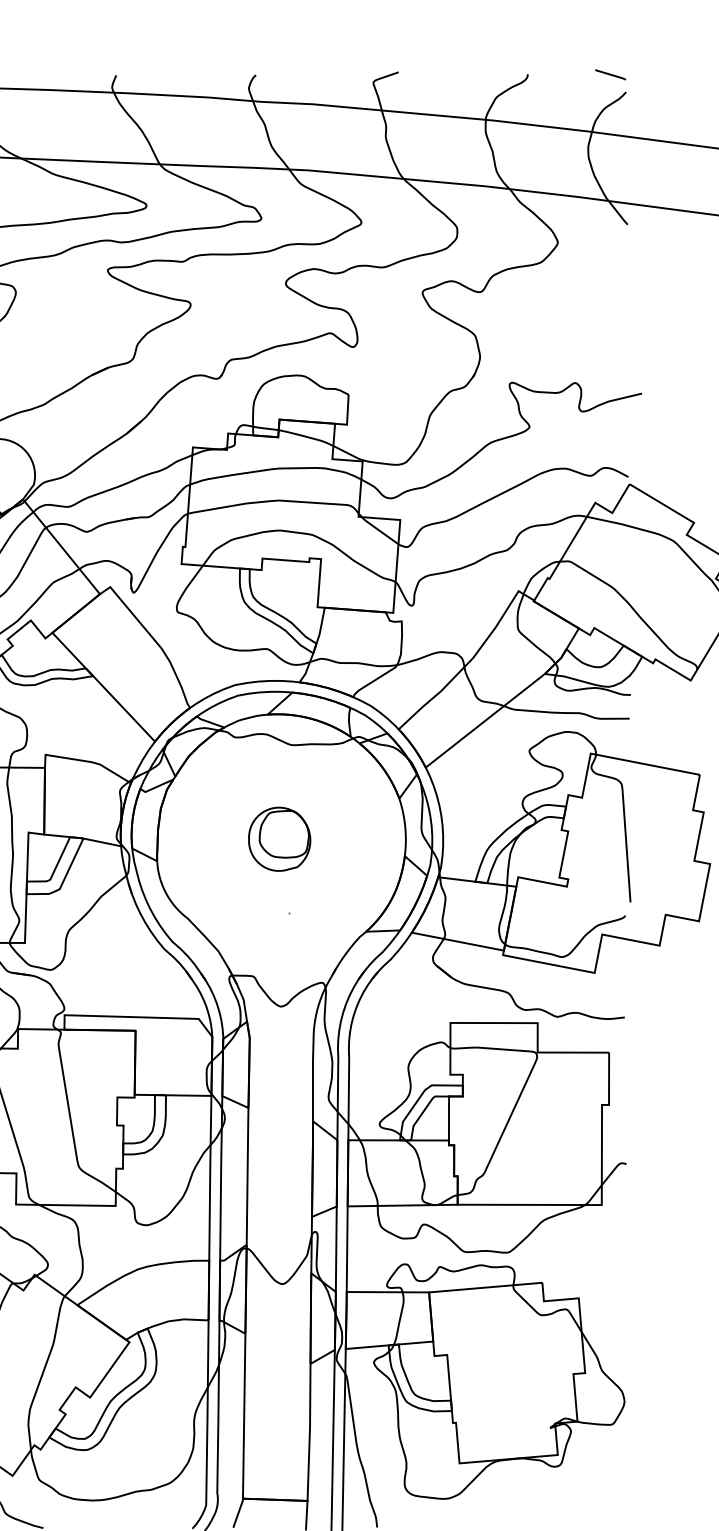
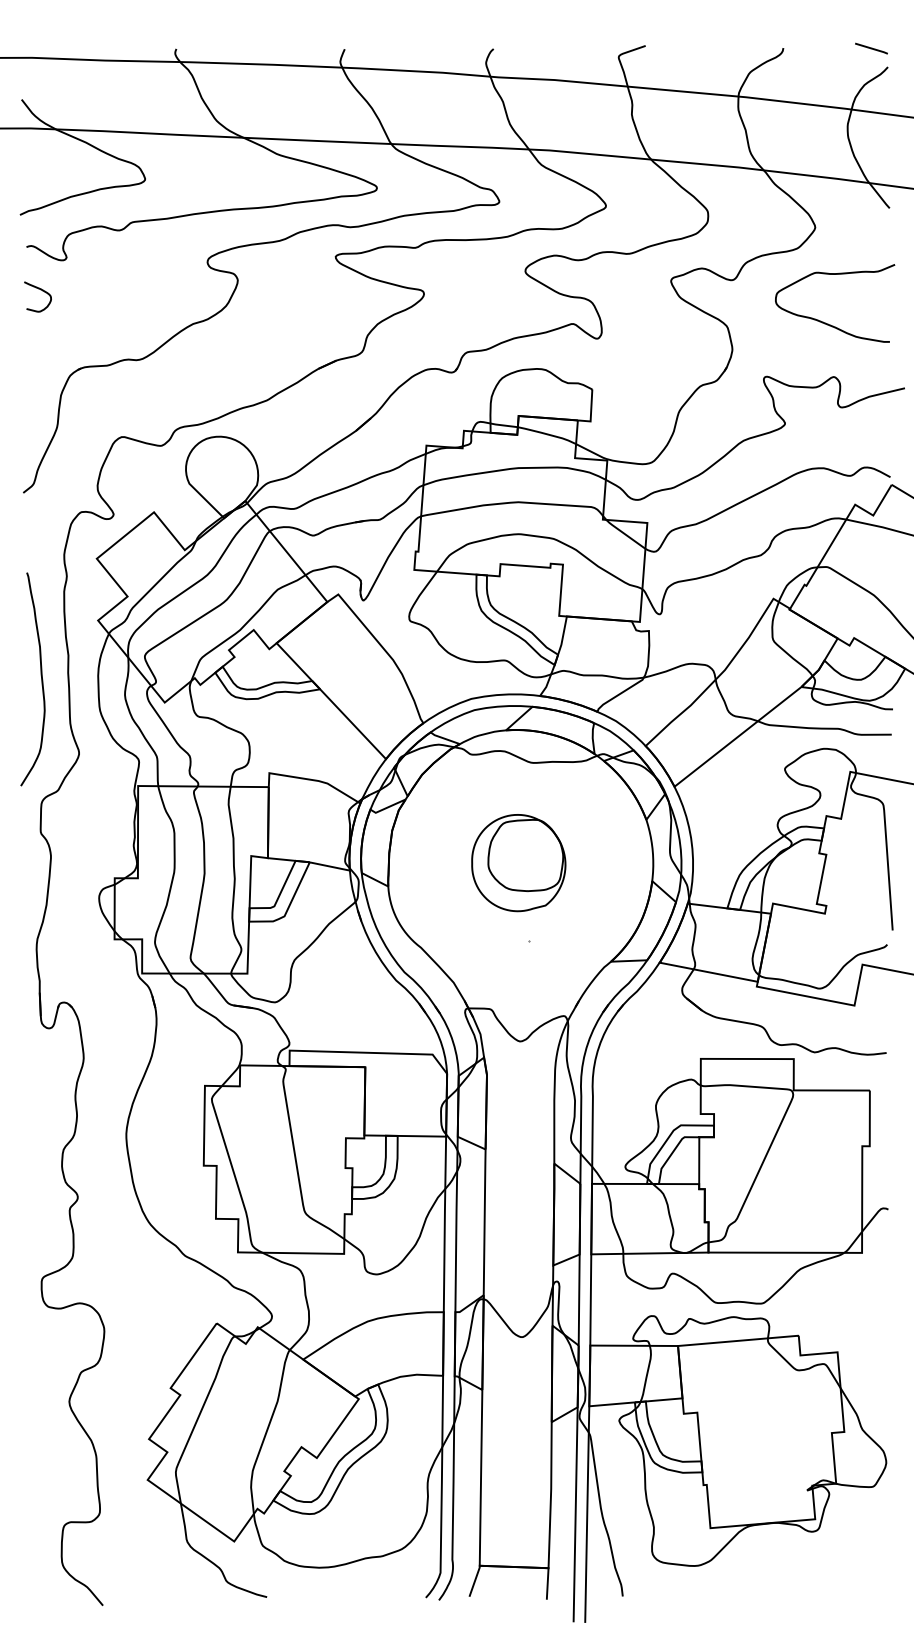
curve: (570, 332) -> (828, 323), added
part: (279, 839) -> (518, 863), size x1.43

